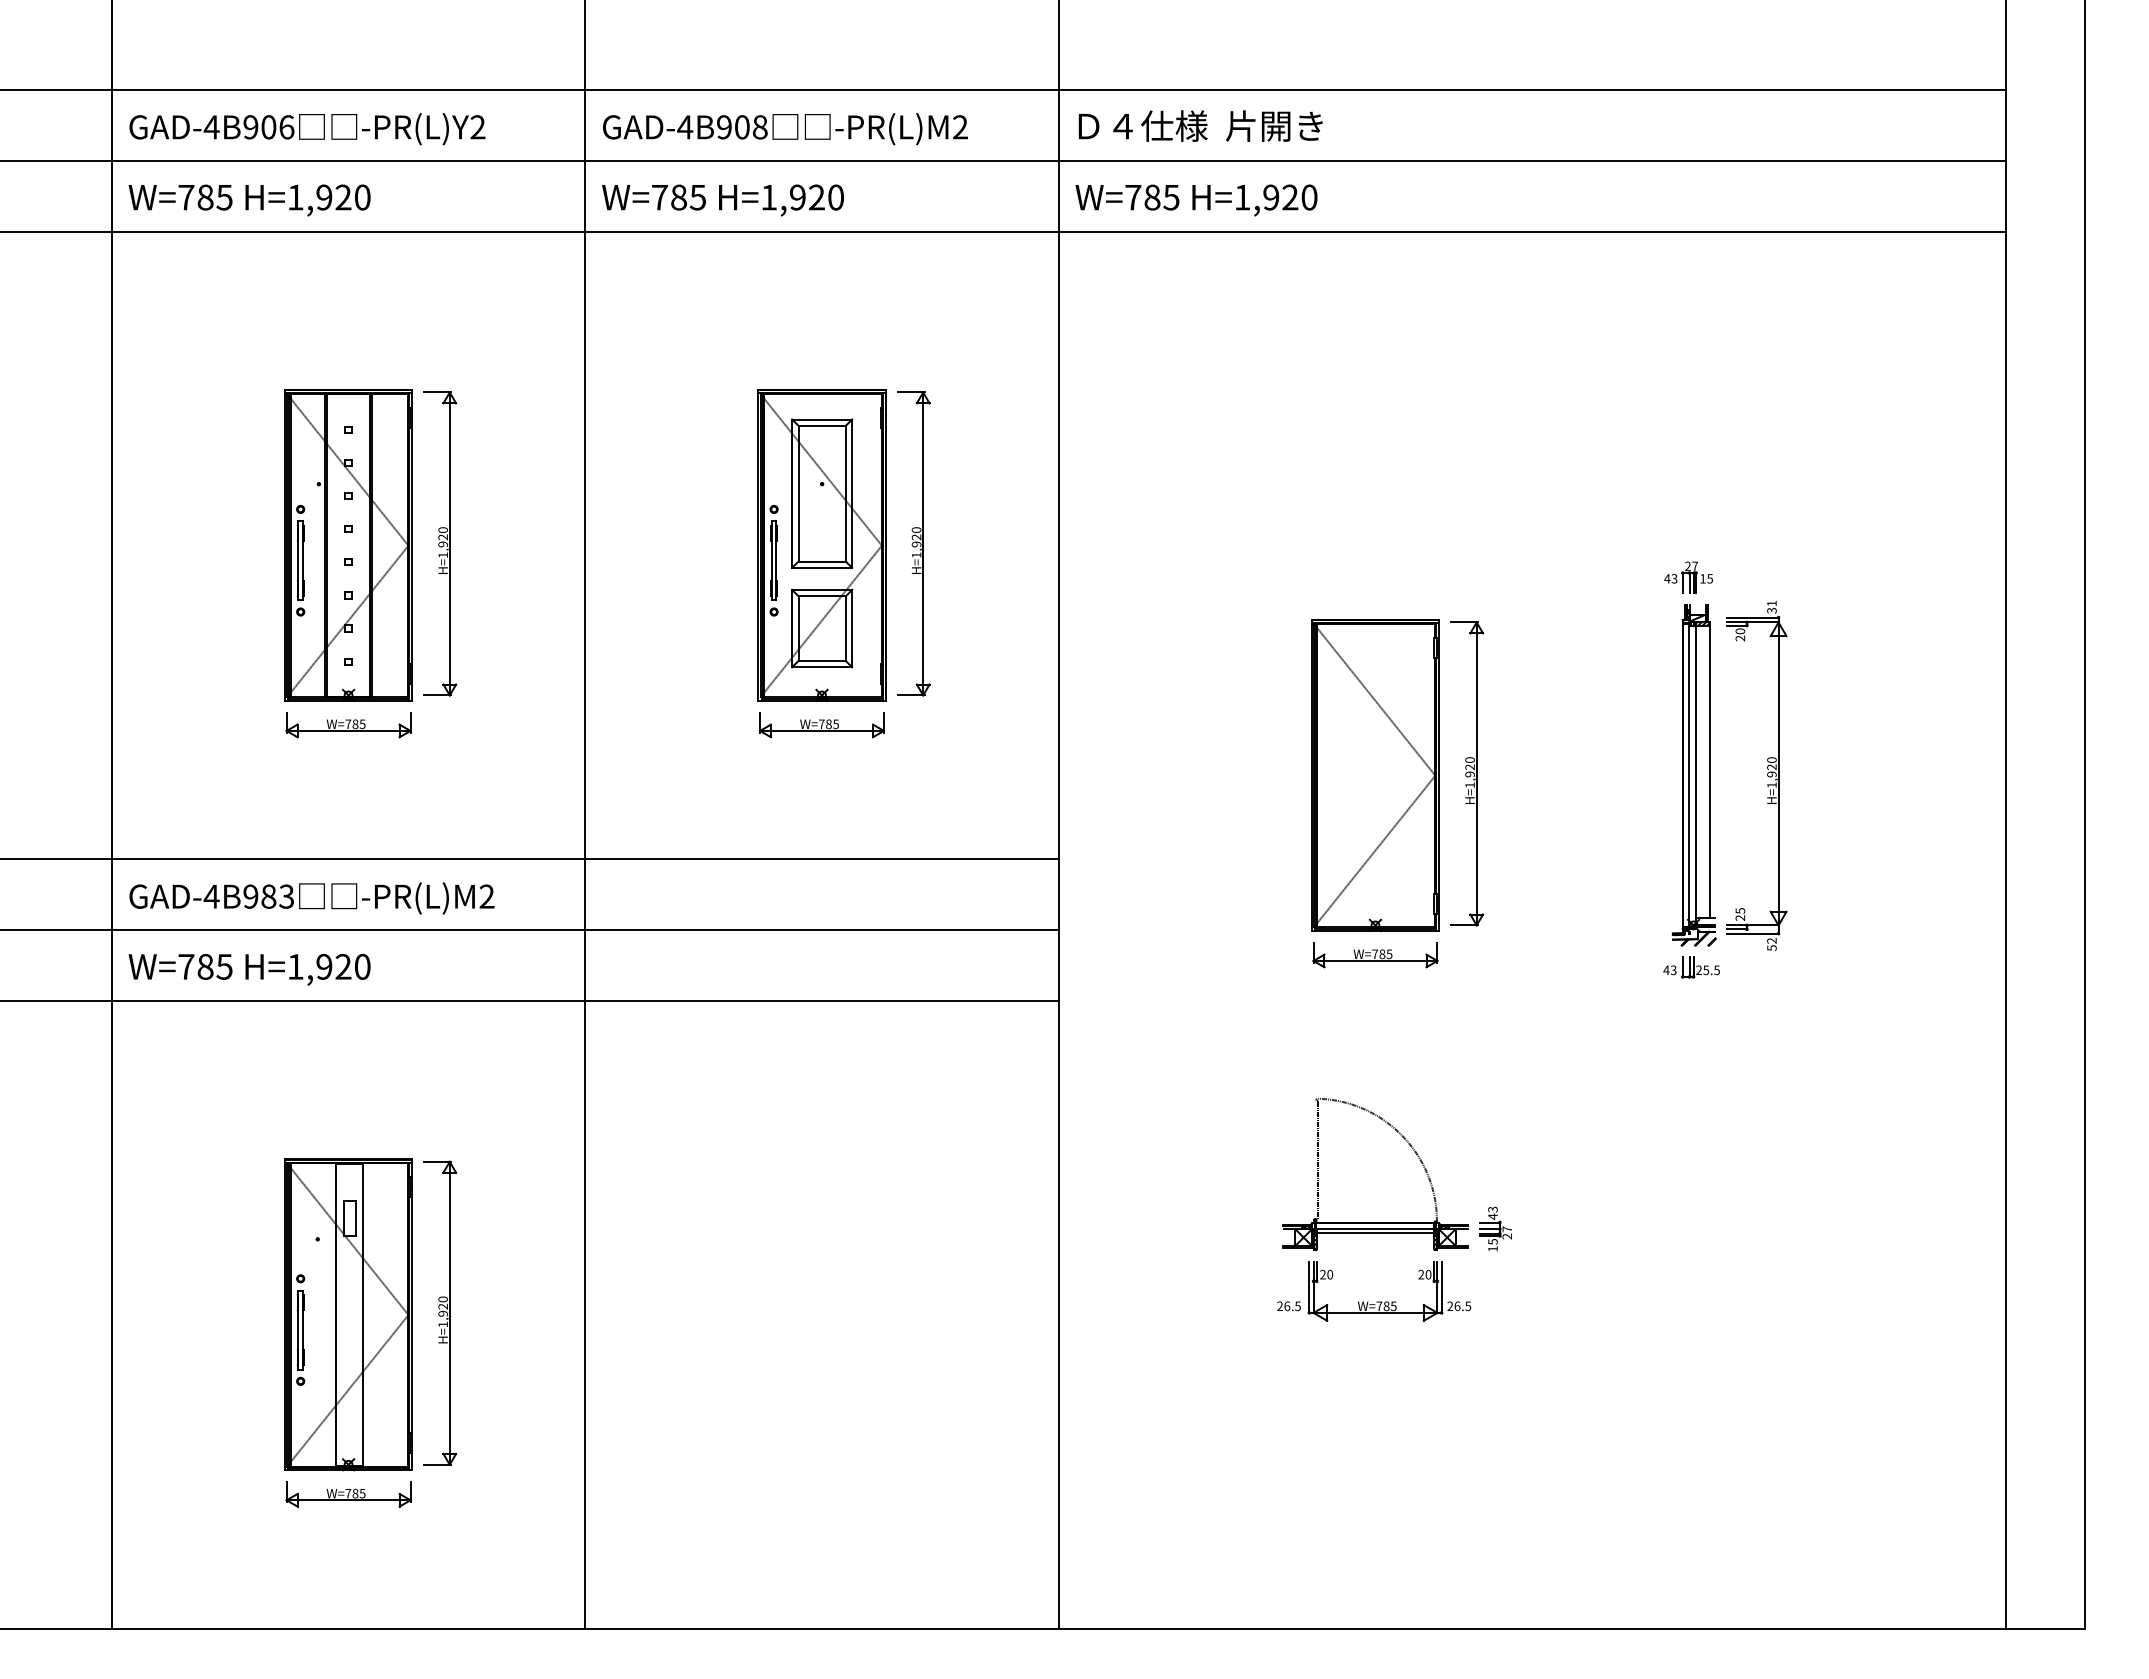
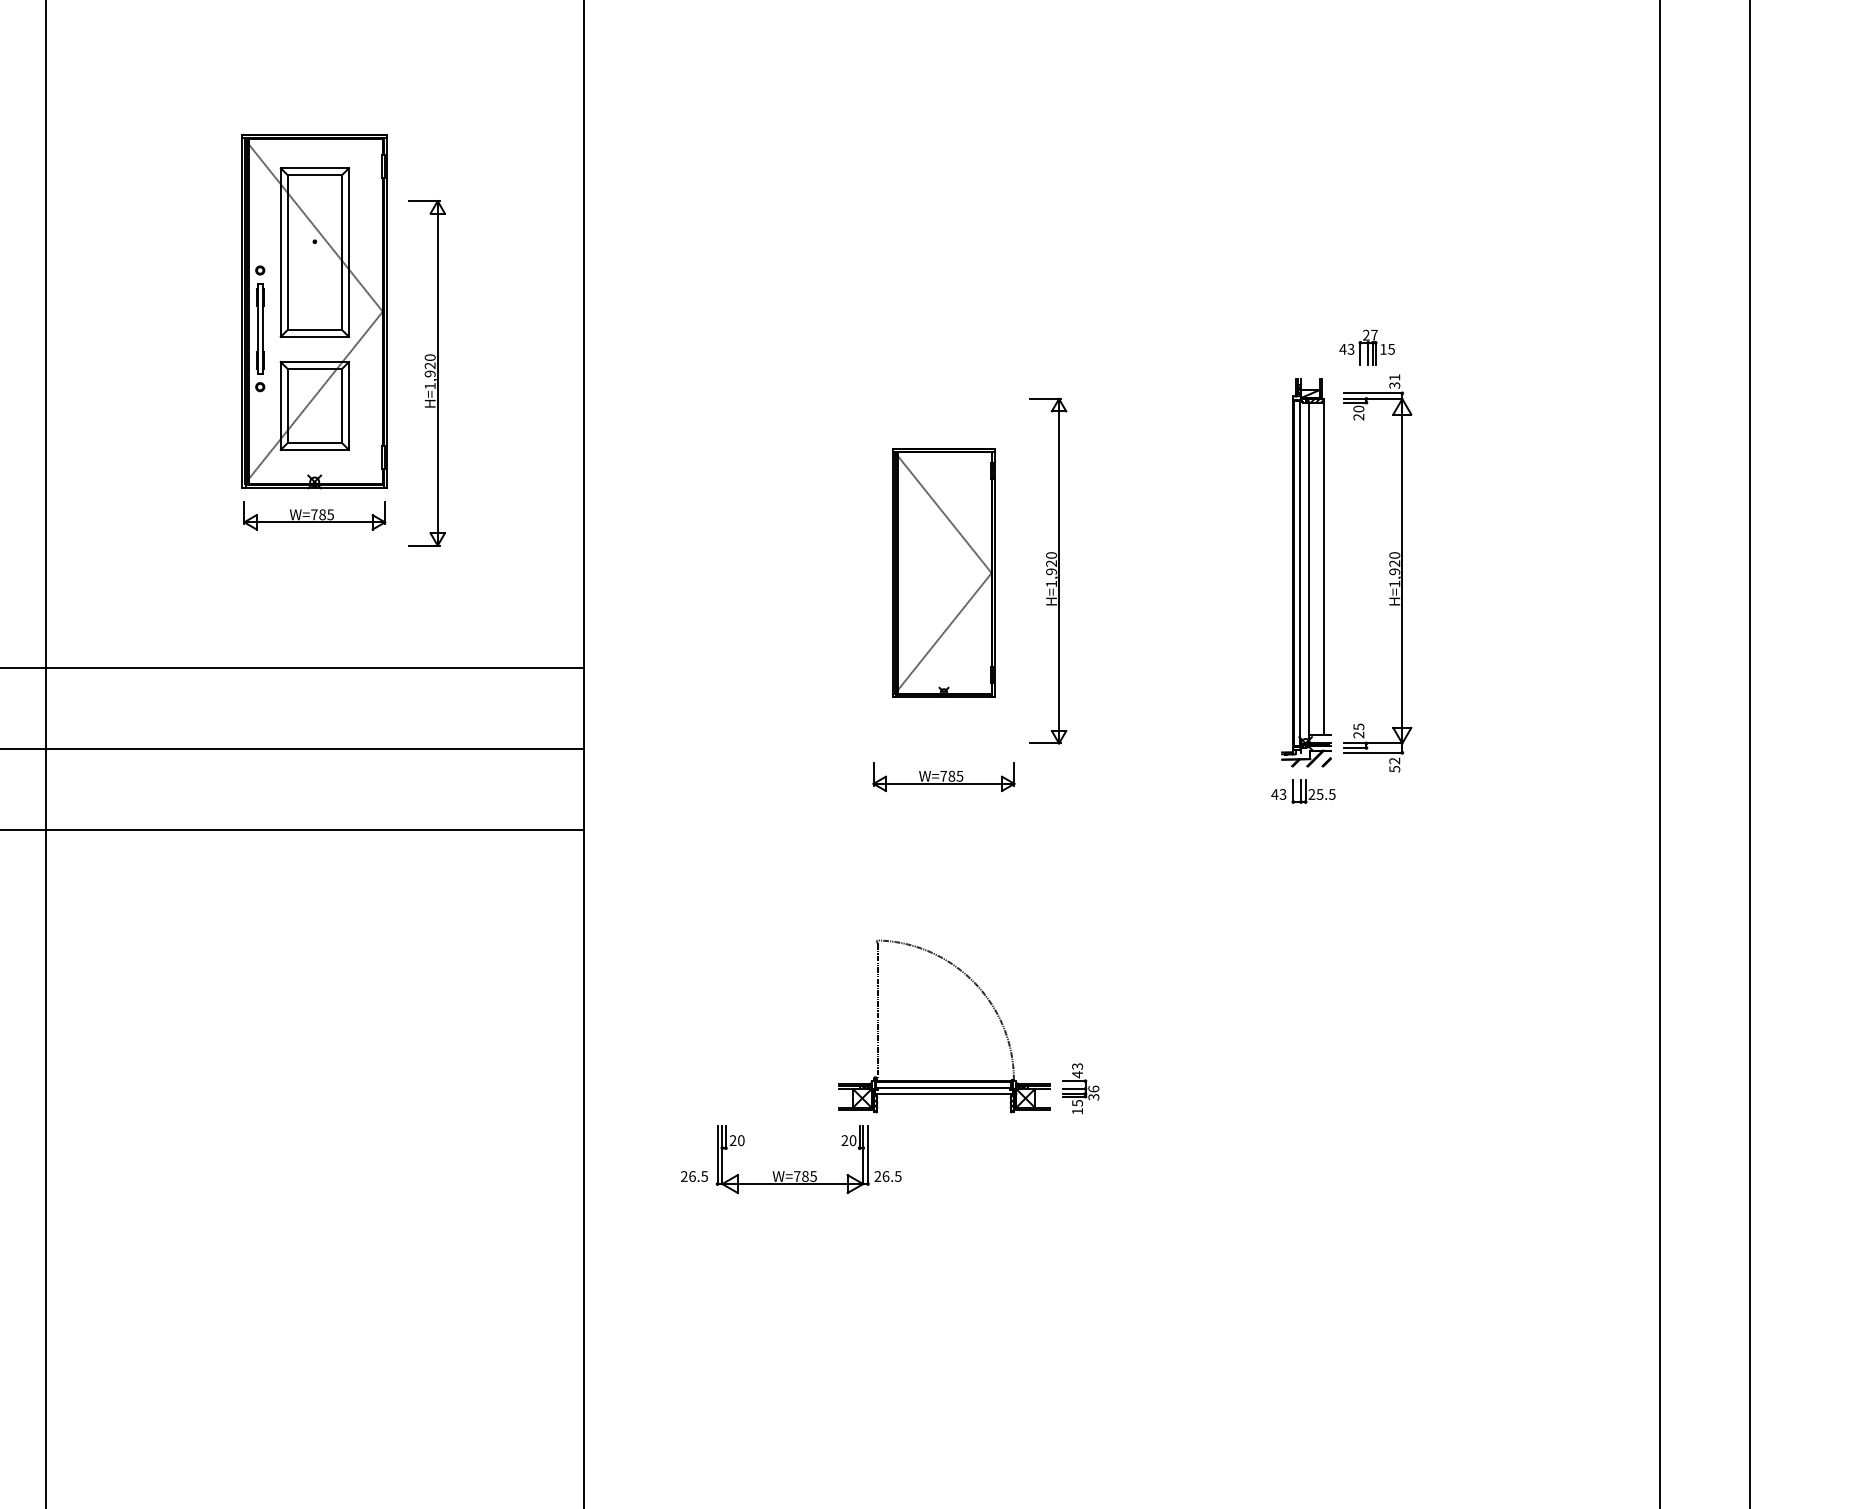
part: (913, 543) -> (426, 372), moved
part: (1688, 577) -> (1366, 347), moved
part: (1375, 775) -> (944, 573), size x0.7
text: (1507, 1232) -> (1094, 1092), 27 -> 36
part: (1376, 1301) -> (793, 1171), moved

